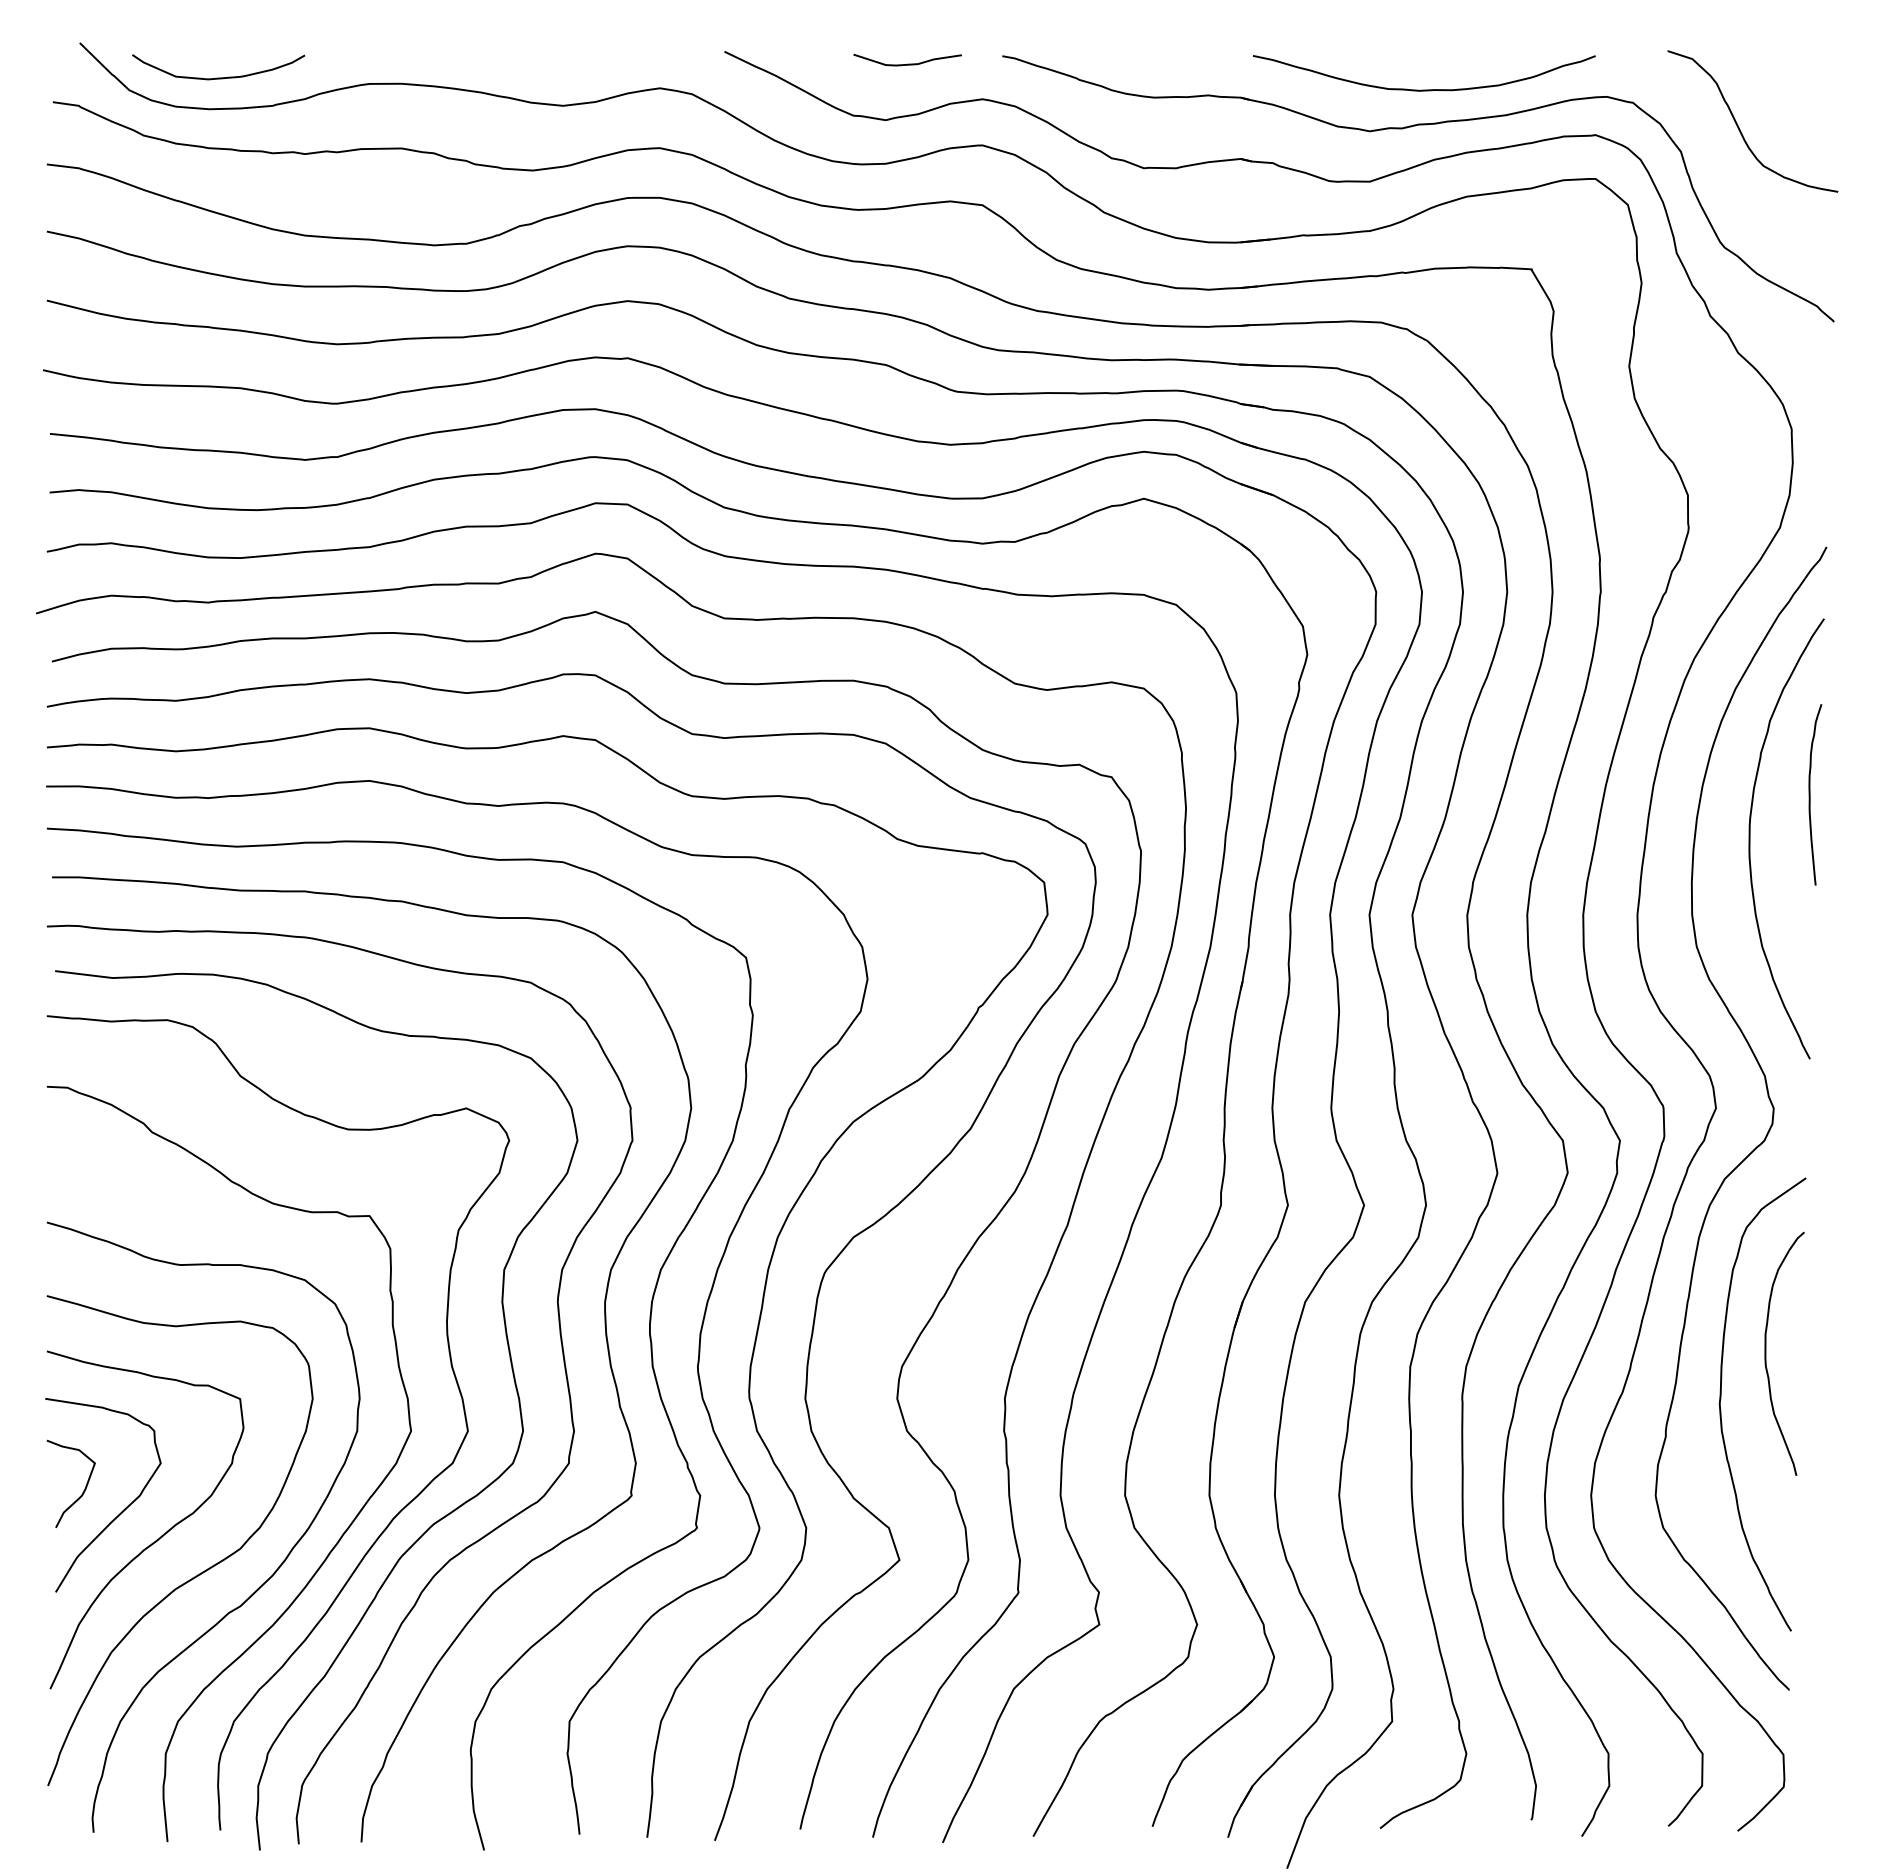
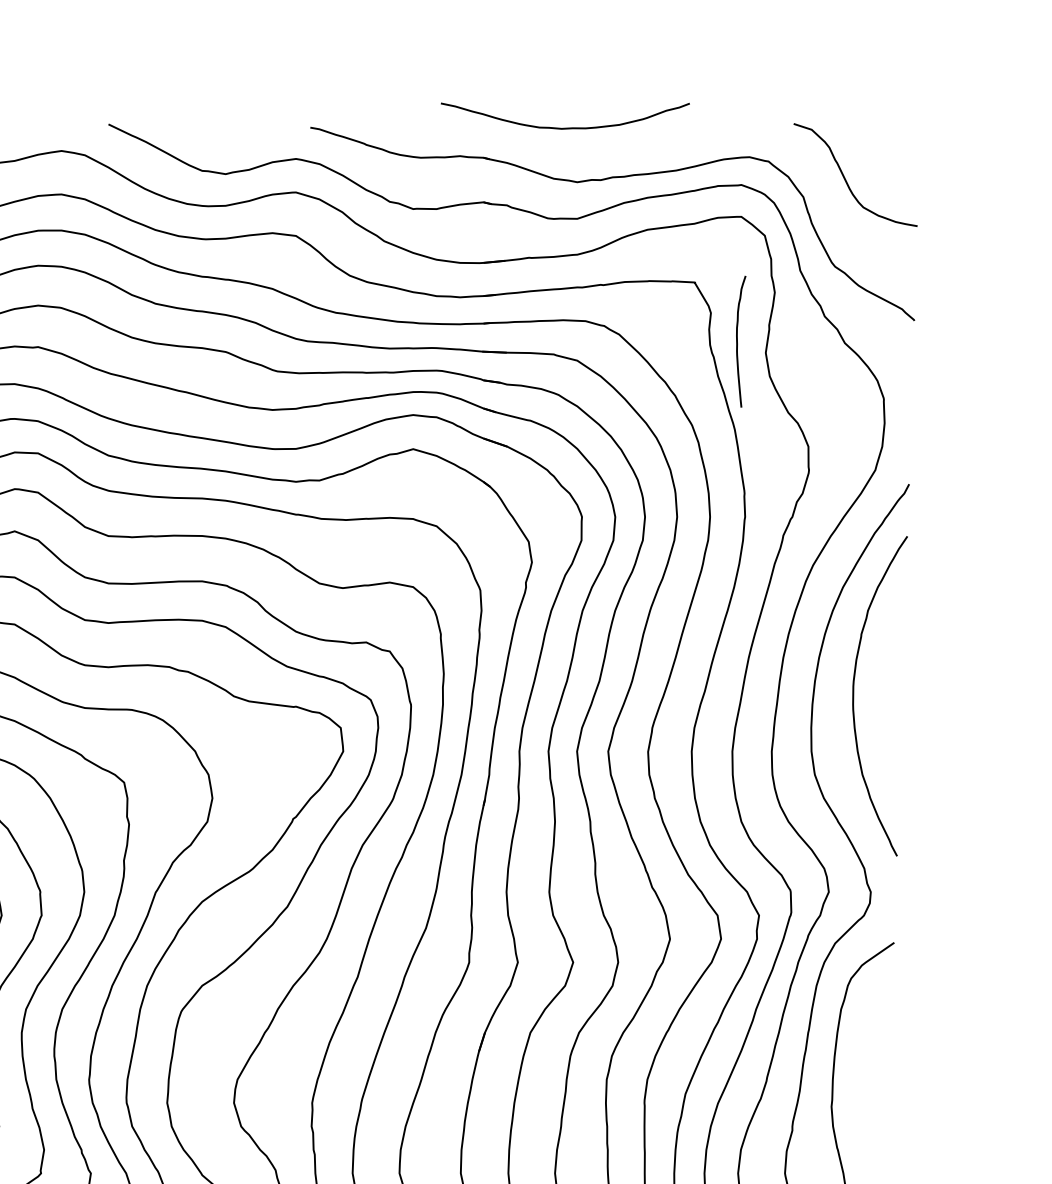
curve: (907, 63) -> (241, 132), removed
curve: (1424, 89) -> (565, 127), moved
curve: (1810, 794) -> (737, 341), moved
curve: (1766, 1353) -> (865, 1070), removed

